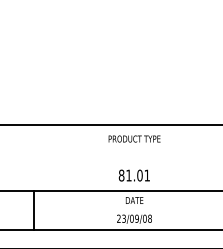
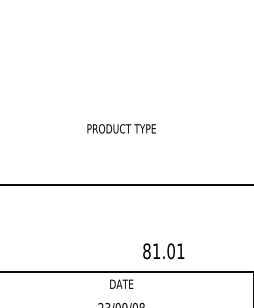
text: (134, 138) -> (121, 128), moved
text: (133, 175) -> (162, 251), moved

